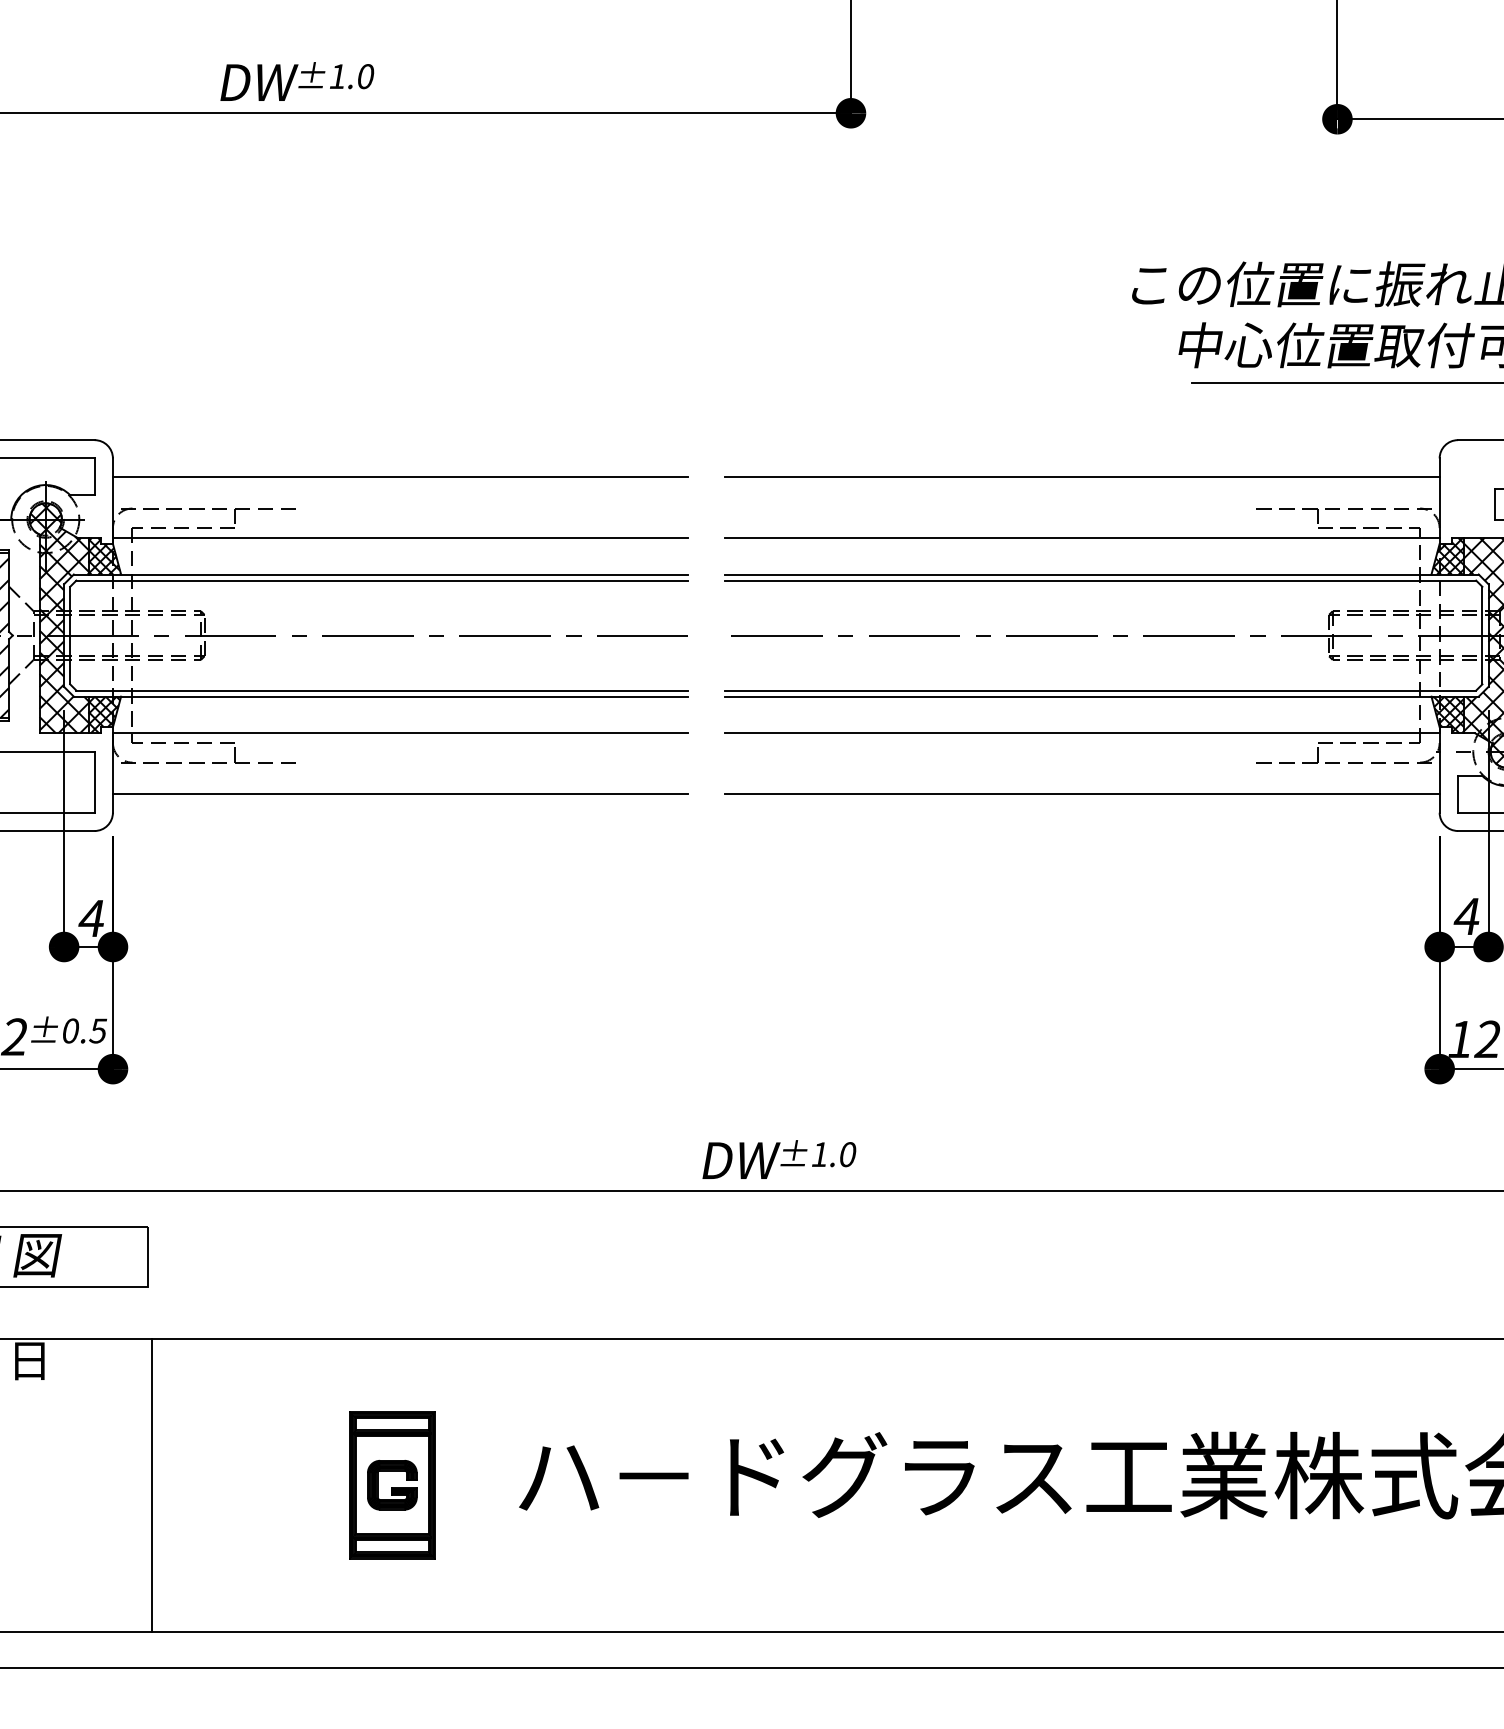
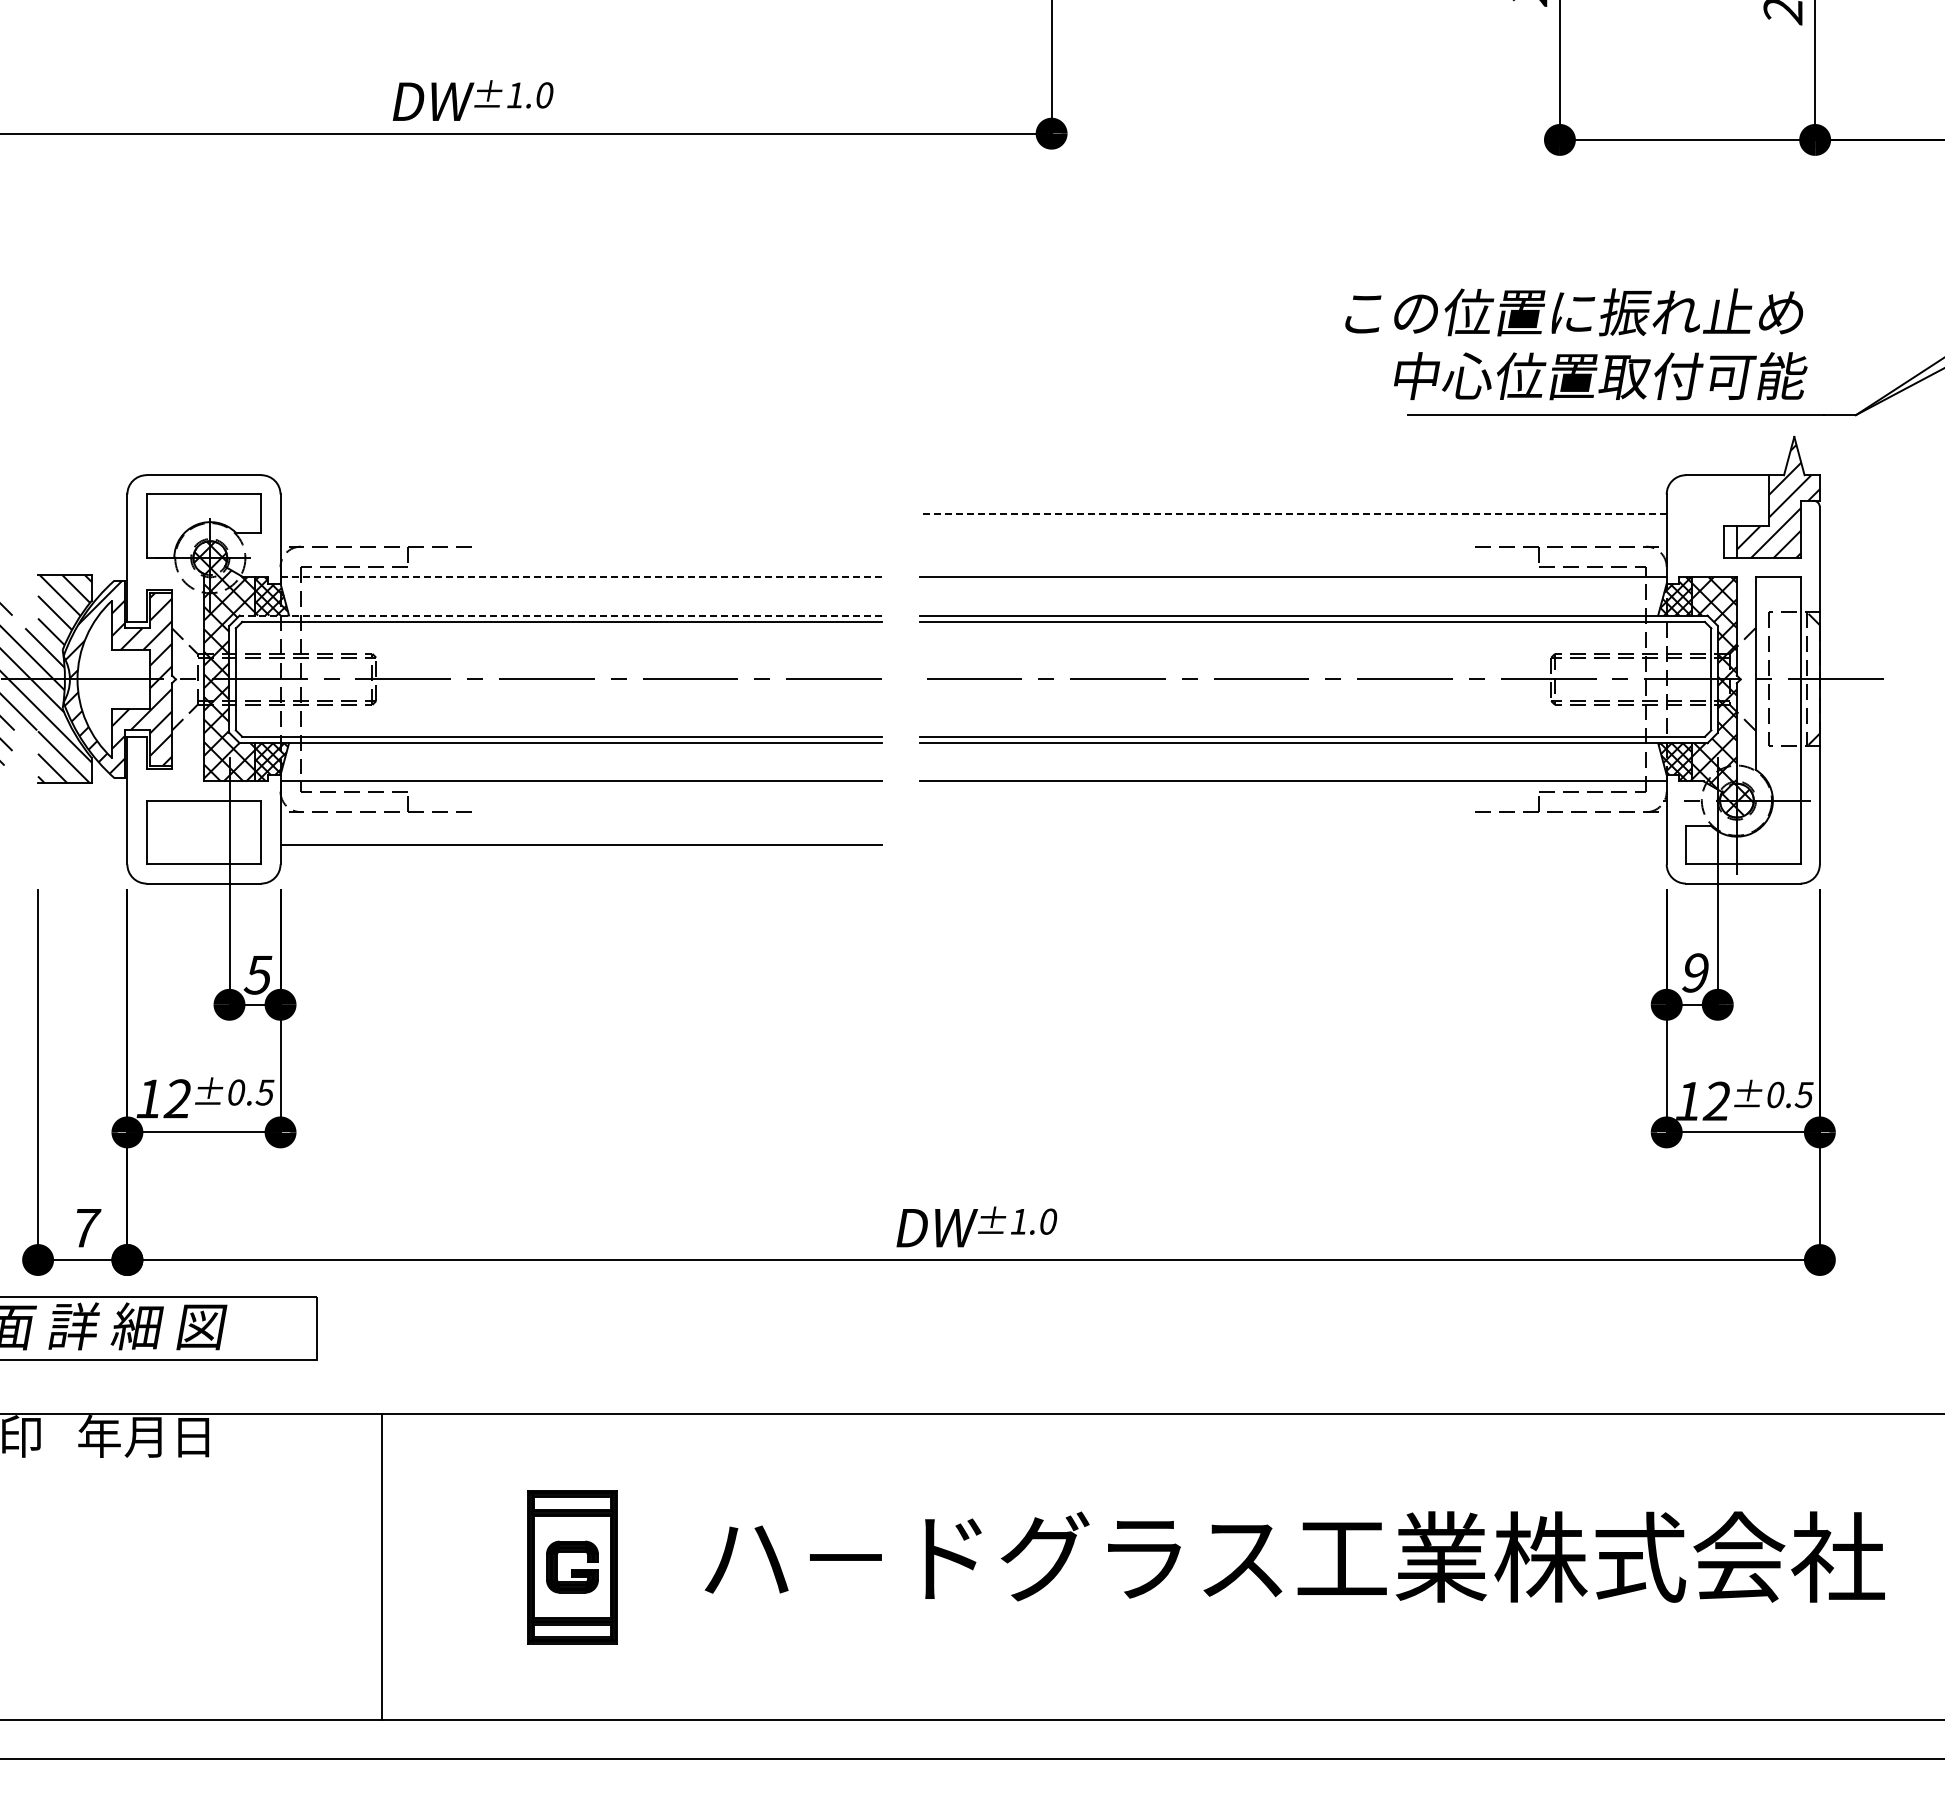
line: (400, 476) -> (580, 513), removed
line: (1081, 476) -> (1292, 513), solid -> dashed
line: (401, 538) -> (581, 577), solid -> dashed
line: (380, 574) -> (560, 615), solid -> dashed
line: (1082, 794) -> (1293, 845), removed
text: (1466, 916) -> (1694, 972), 4 -> 9
text: (90, 918) -> (257, 975), 4 -> 5
line: (152, 1485) -> (381, 1567), moved

